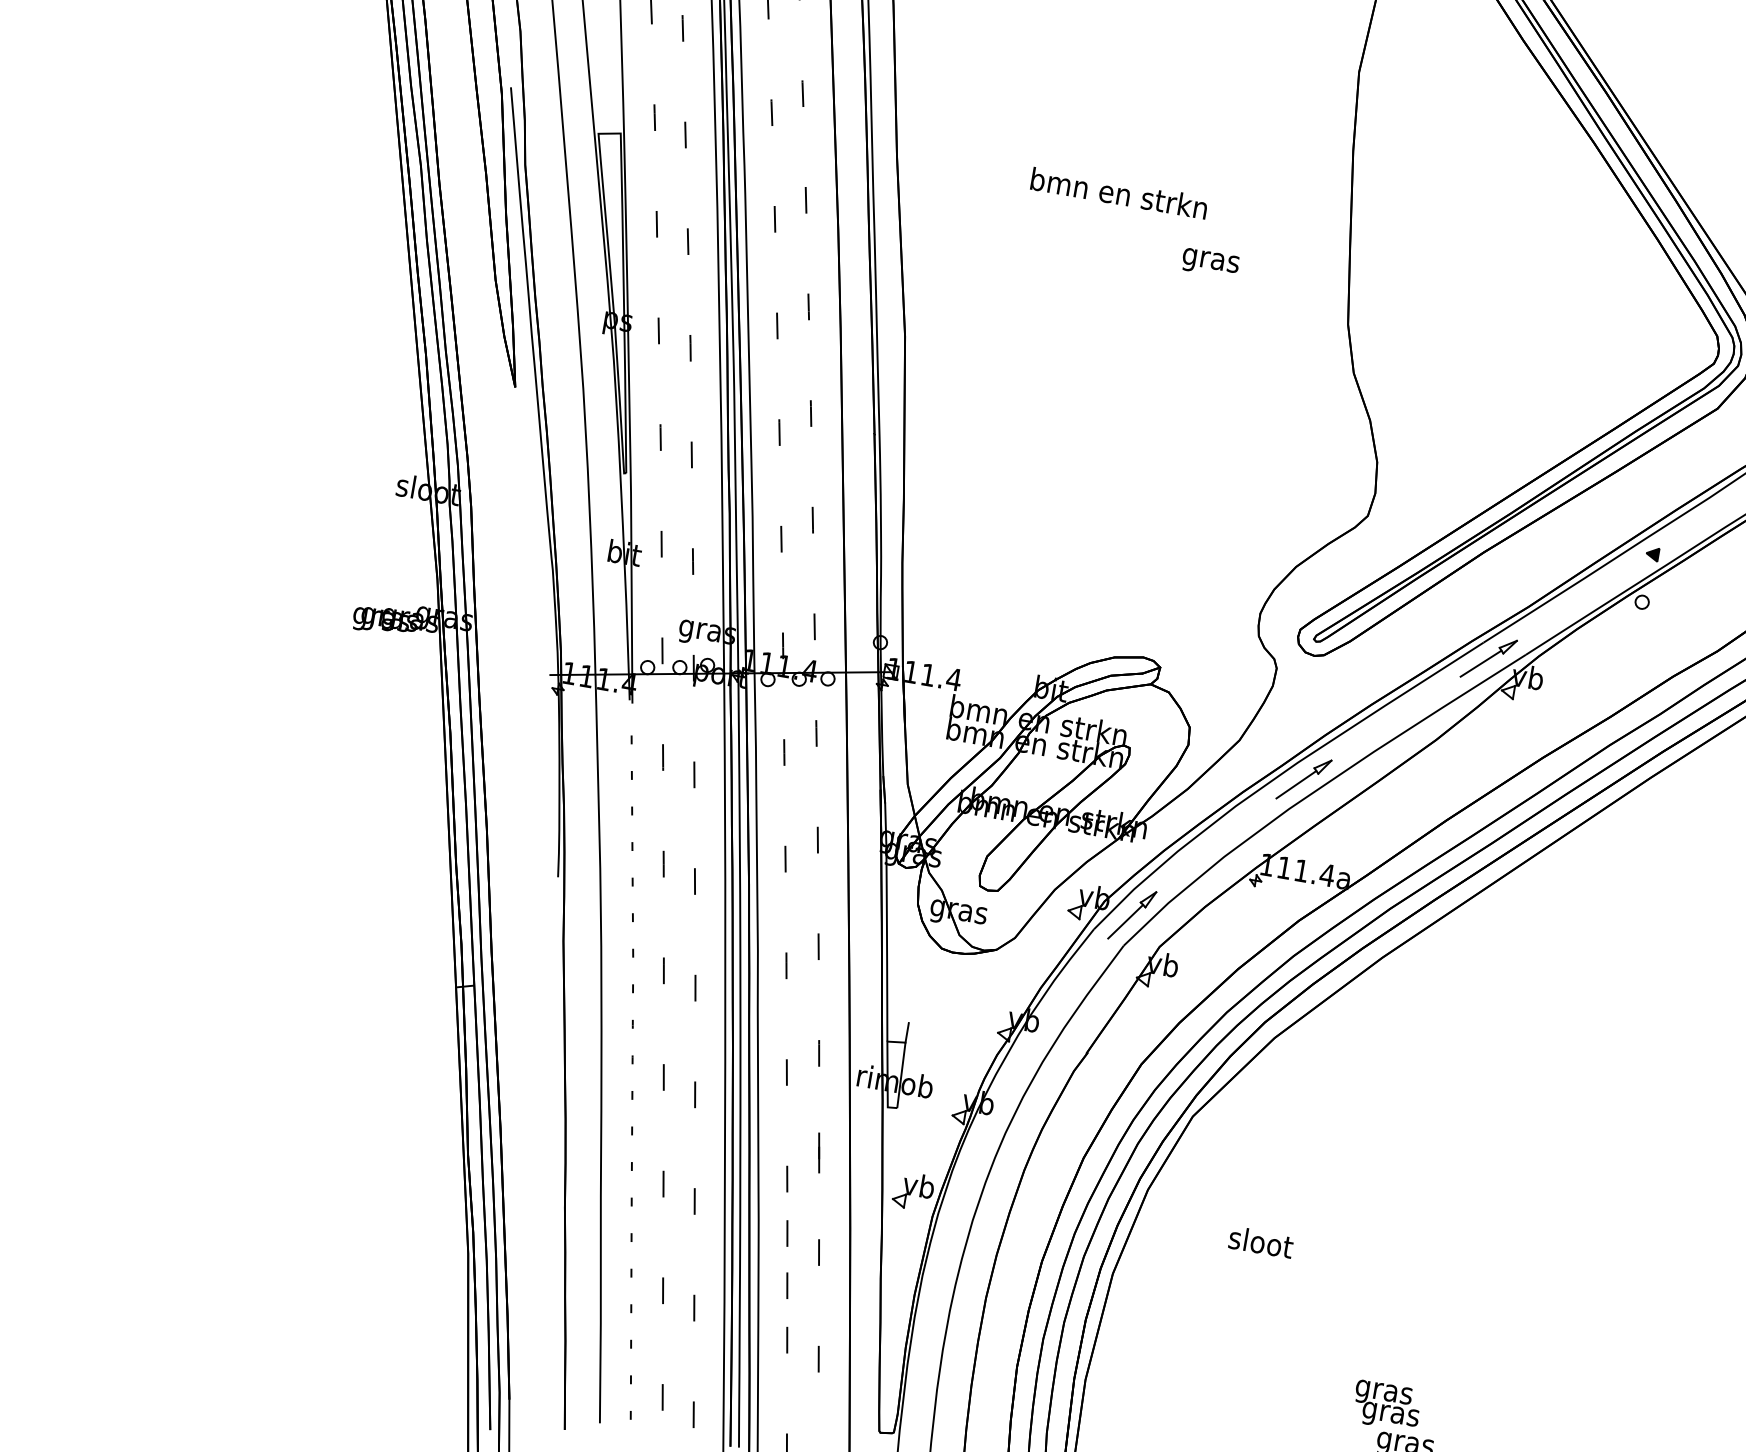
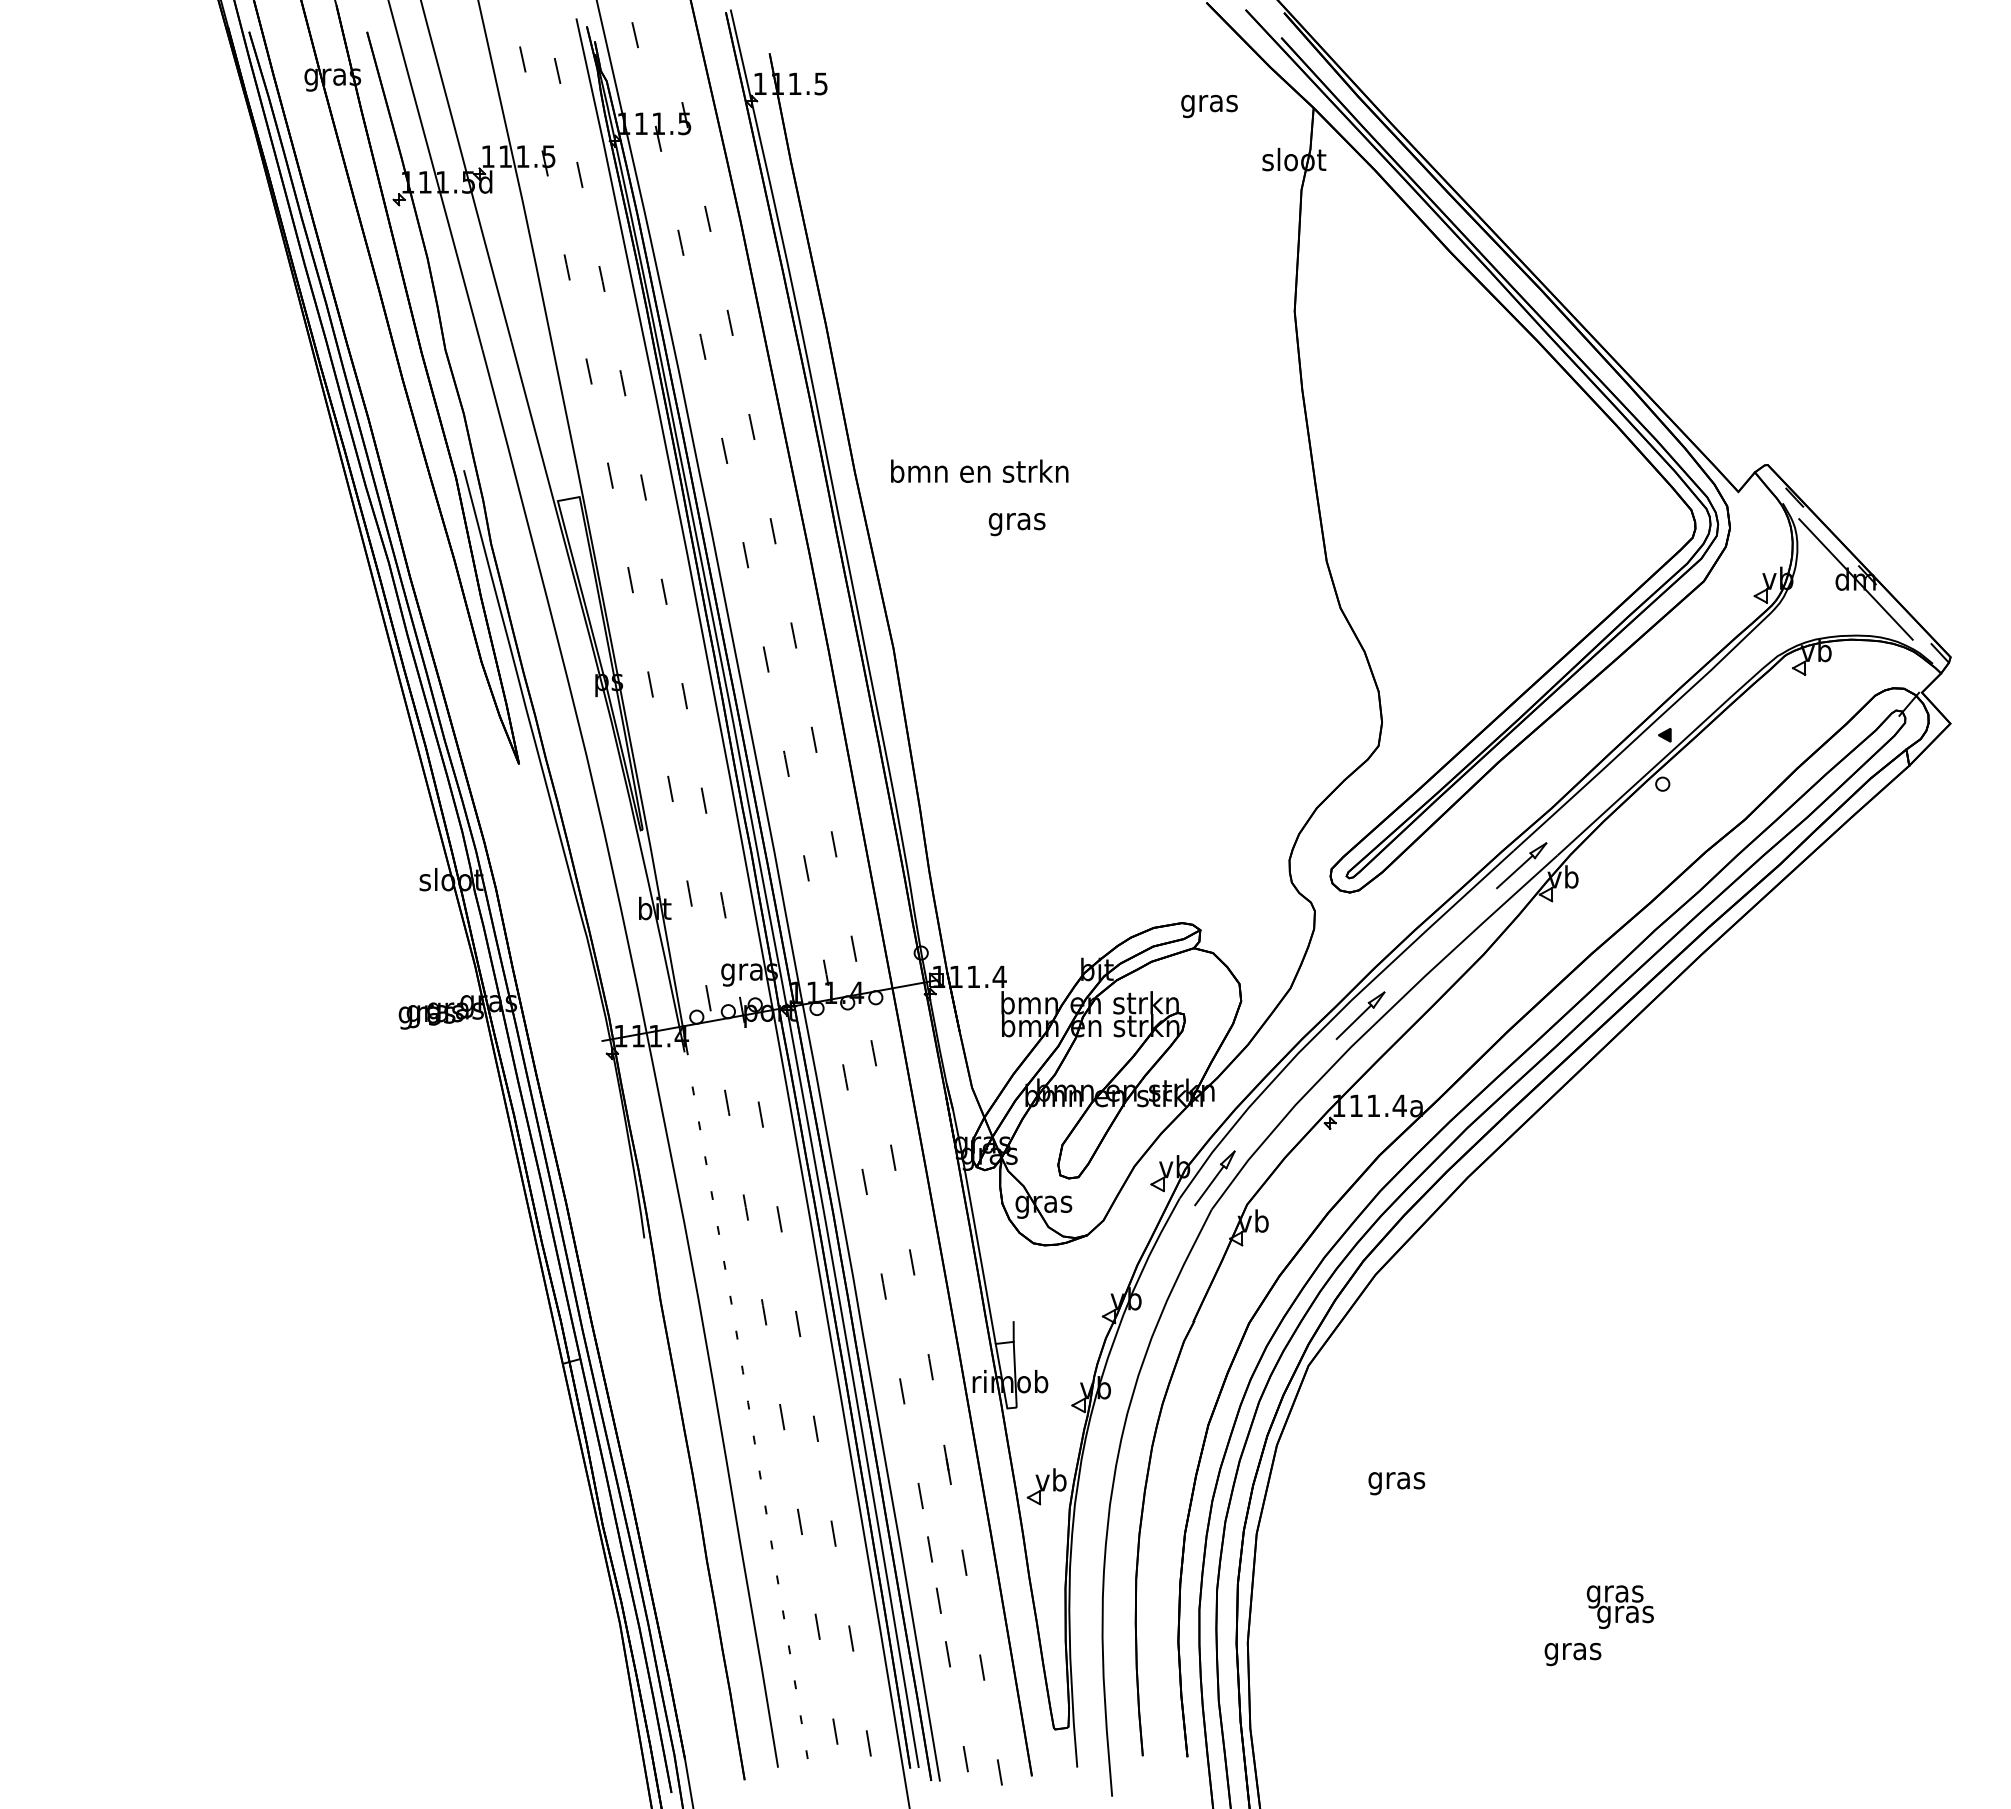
text: (1119, 192) -> (979, 470), moved
text: (1209, 263) -> (1016, 524), moved
text: (1261, 1245) -> (1397, 1480), sloot -> gras
text: (1386, 1406) -> (1619, 1607), moved

